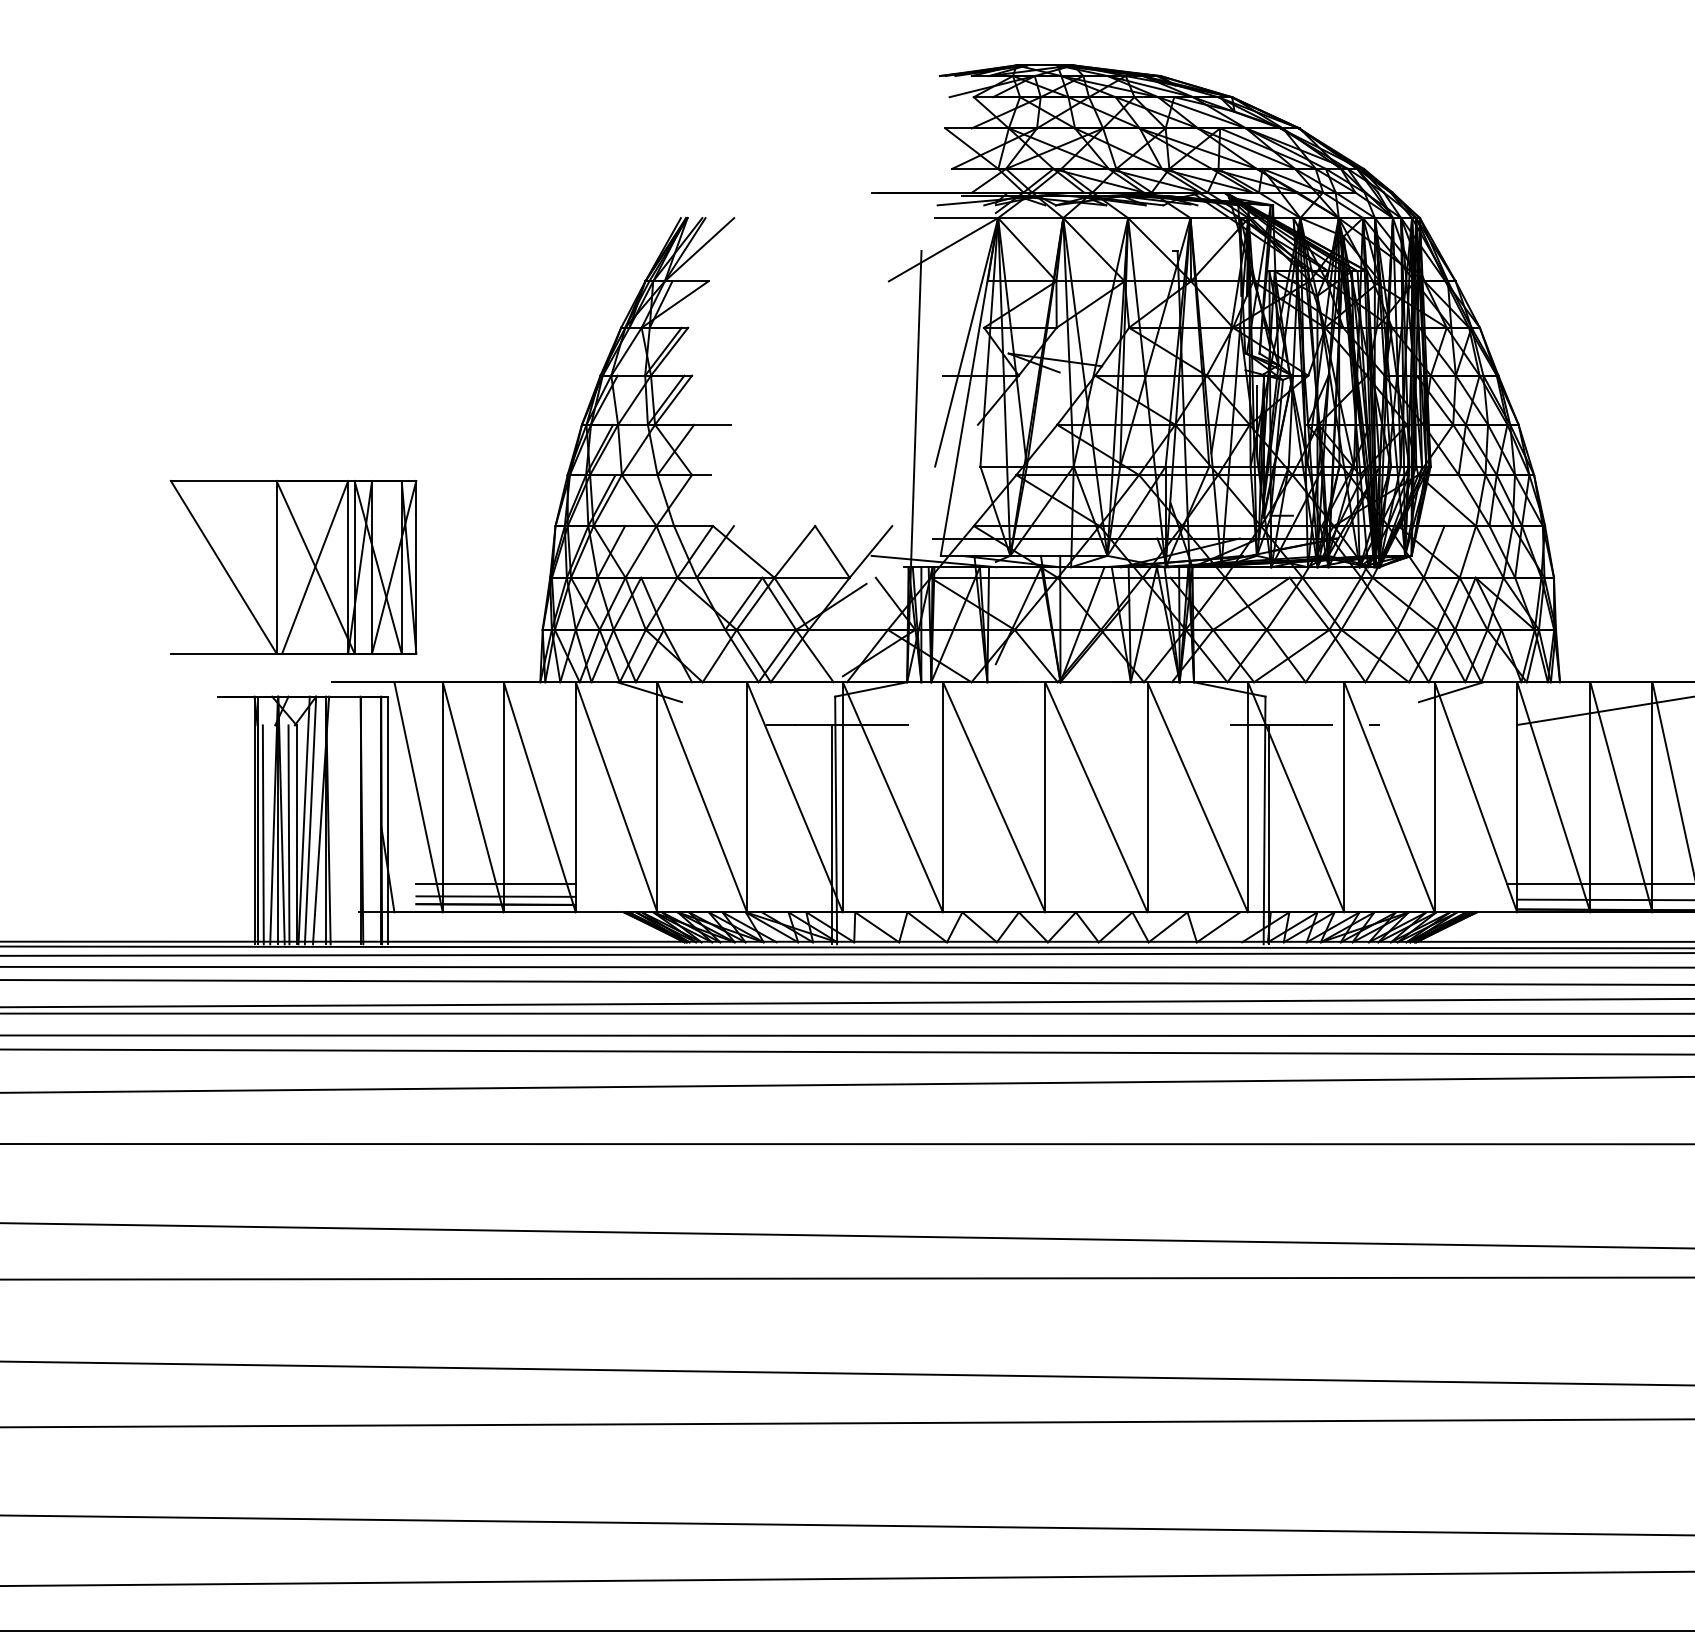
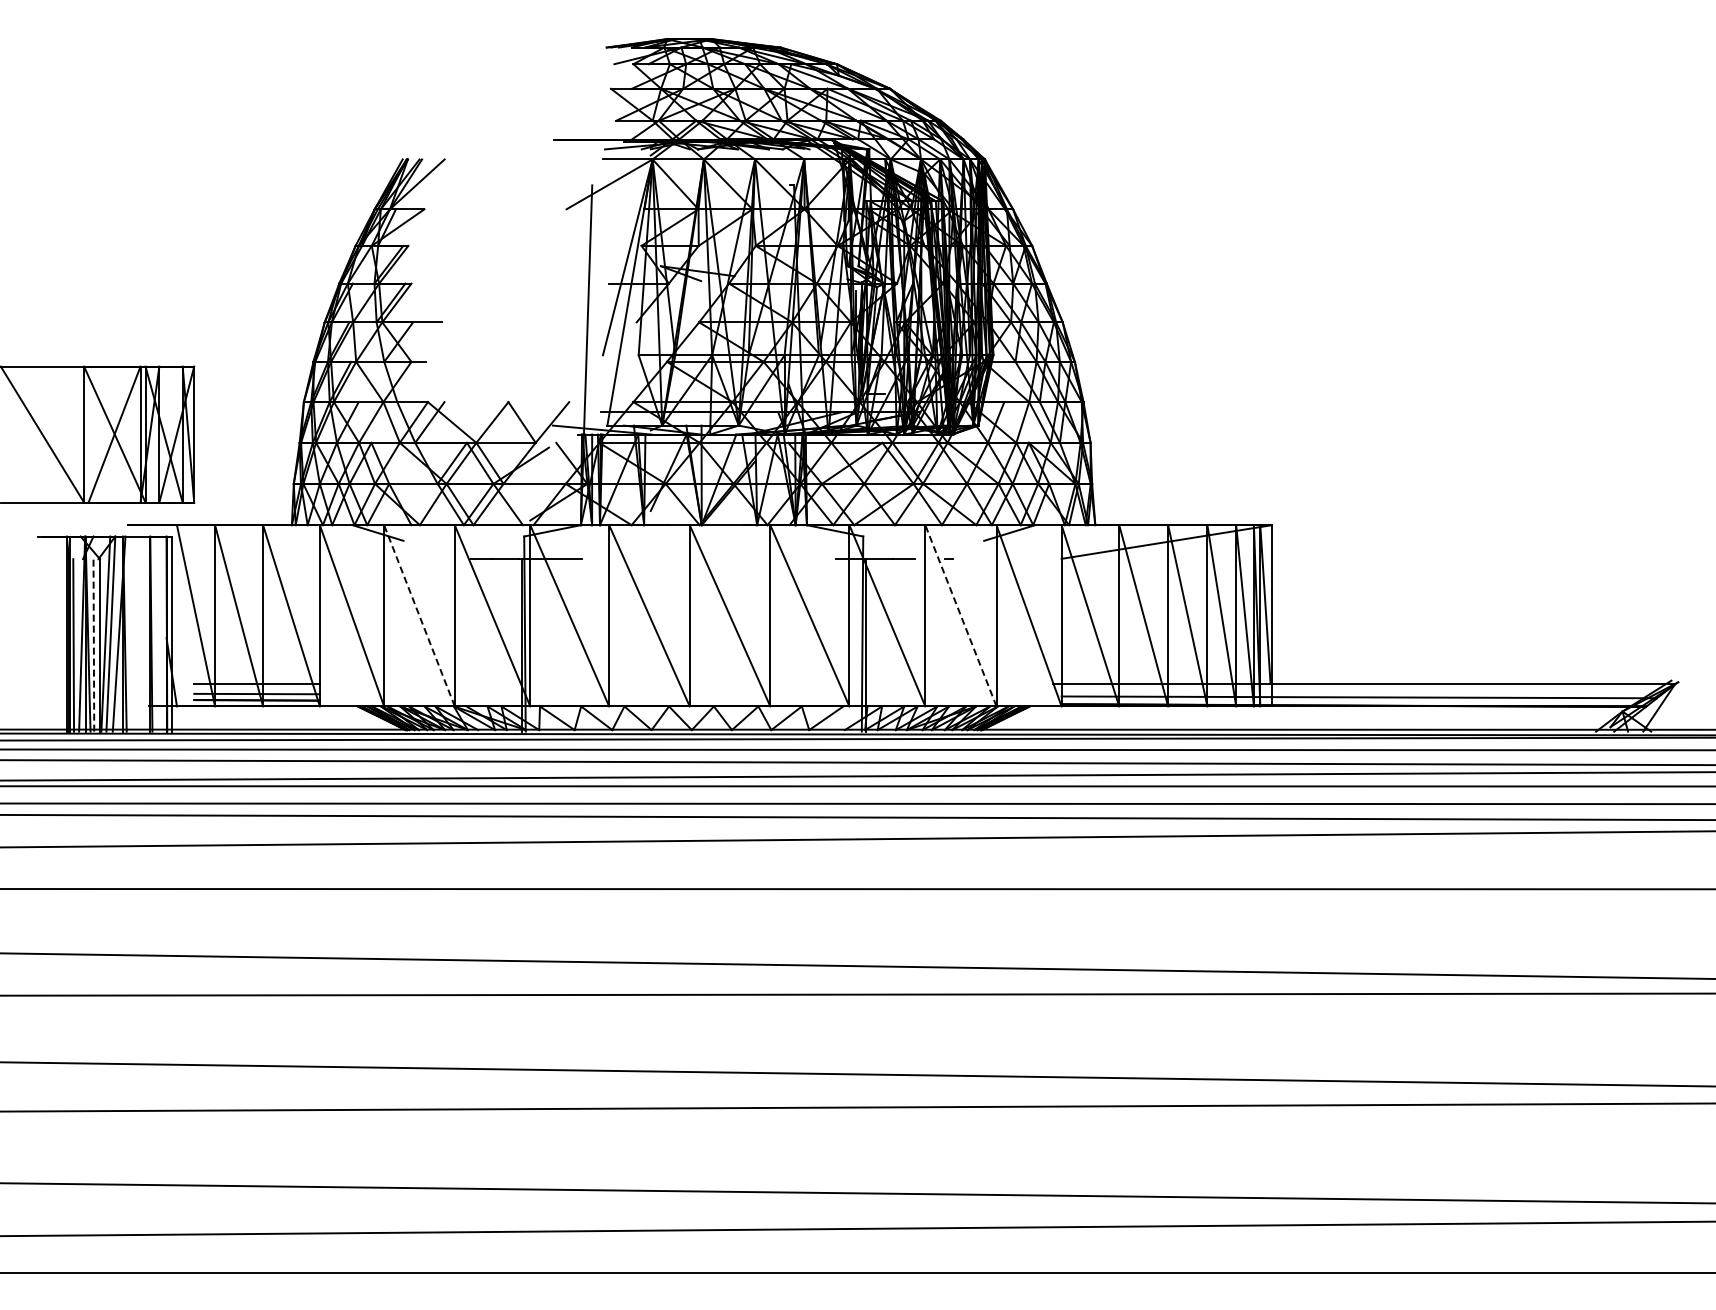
line: (702, 796) -> (419, 615), solid -> dashed
line: (1388, 796) -> (960, 615), solid -> dashed
line: (288, 833) -> (93, 644), solid -> dashed

